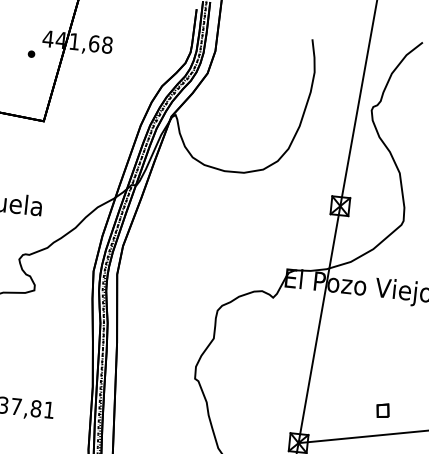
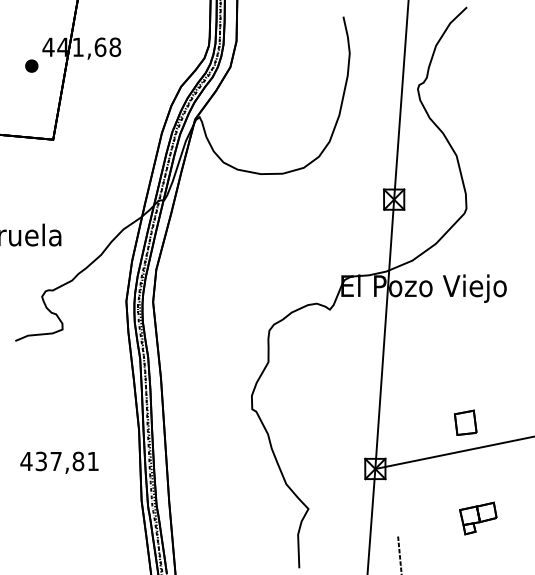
part: (31, 54) -> (31, 66), size x1.6
part: (382, 410) -> (465, 422), size x1.6

